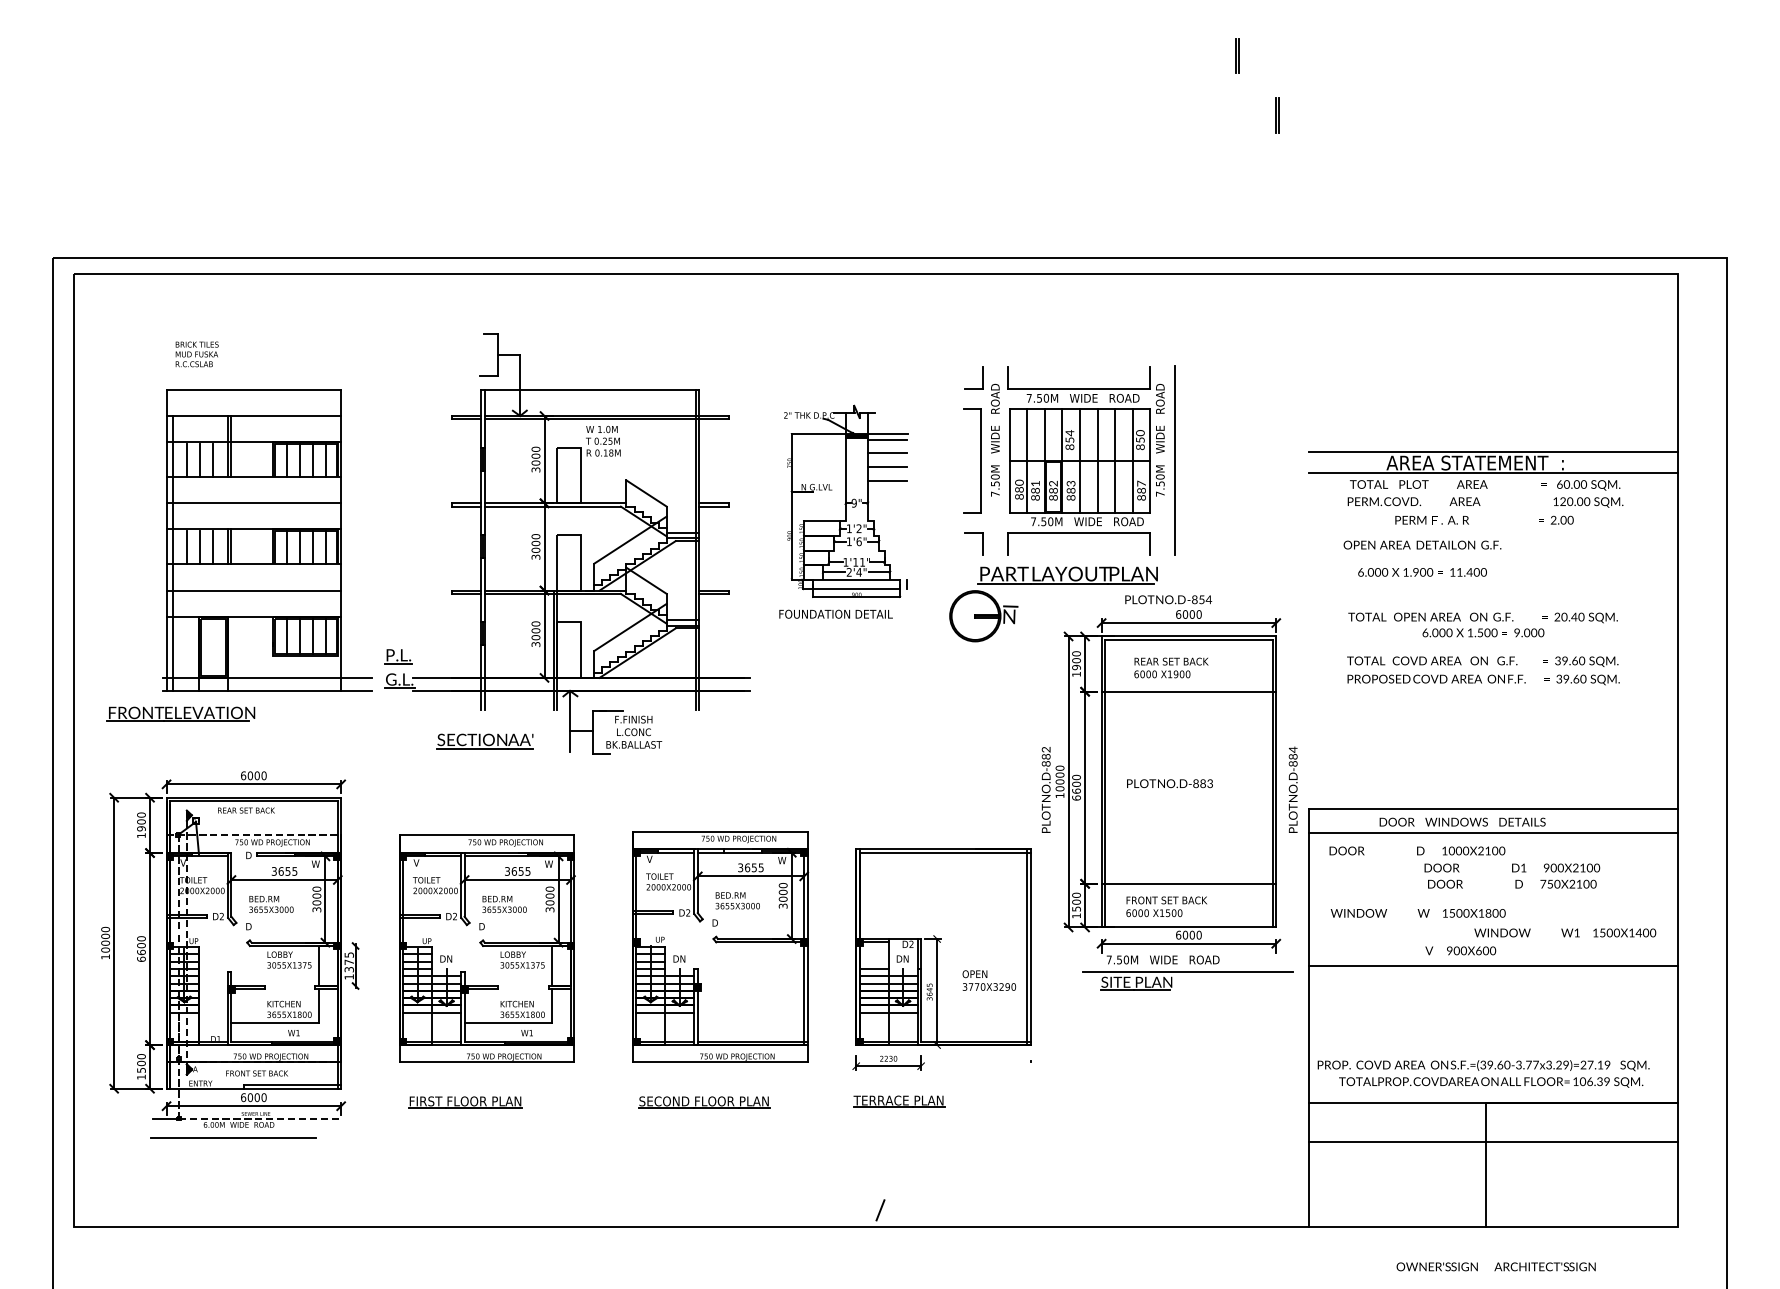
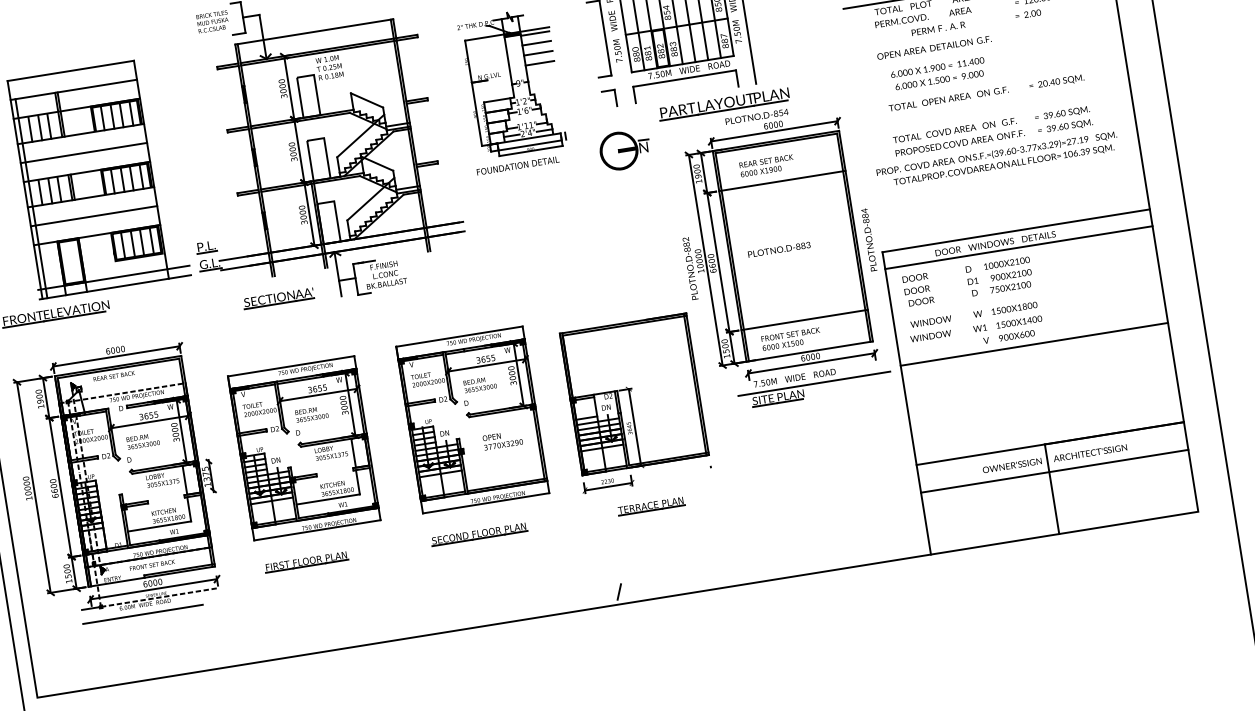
text: (196, 354) -> (212, 21), moved
part: (1067, 575) -> (723, 104), moved
text: (1483, 632) -> (939, 79), moved
text: (1512, 875) -> (969, 287), moved
text: (1565, 932) -> (976, 328), moved
text: (988, 980) -> (502, 440), moved
text: (1483, 1073) -> (997, 159), moved
part: (899, 1101) -> (651, 506), moved
text: (1495, 1266) -> (1054, 458), moved

